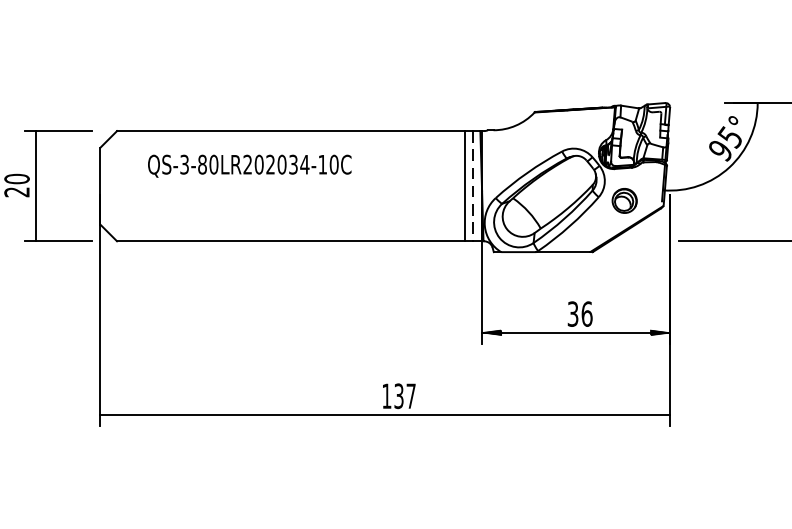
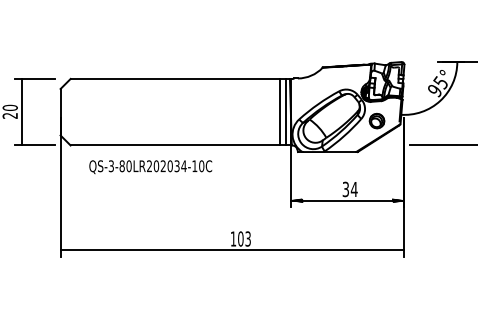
text: (249, 166) -> (150, 167), moved
line: (473, 186) -> (285, 112), dashed -> solid
text: (585, 314) -> (353, 189), 36 -> 34
text: (405, 395) -> (244, 238), 137 -> 103

